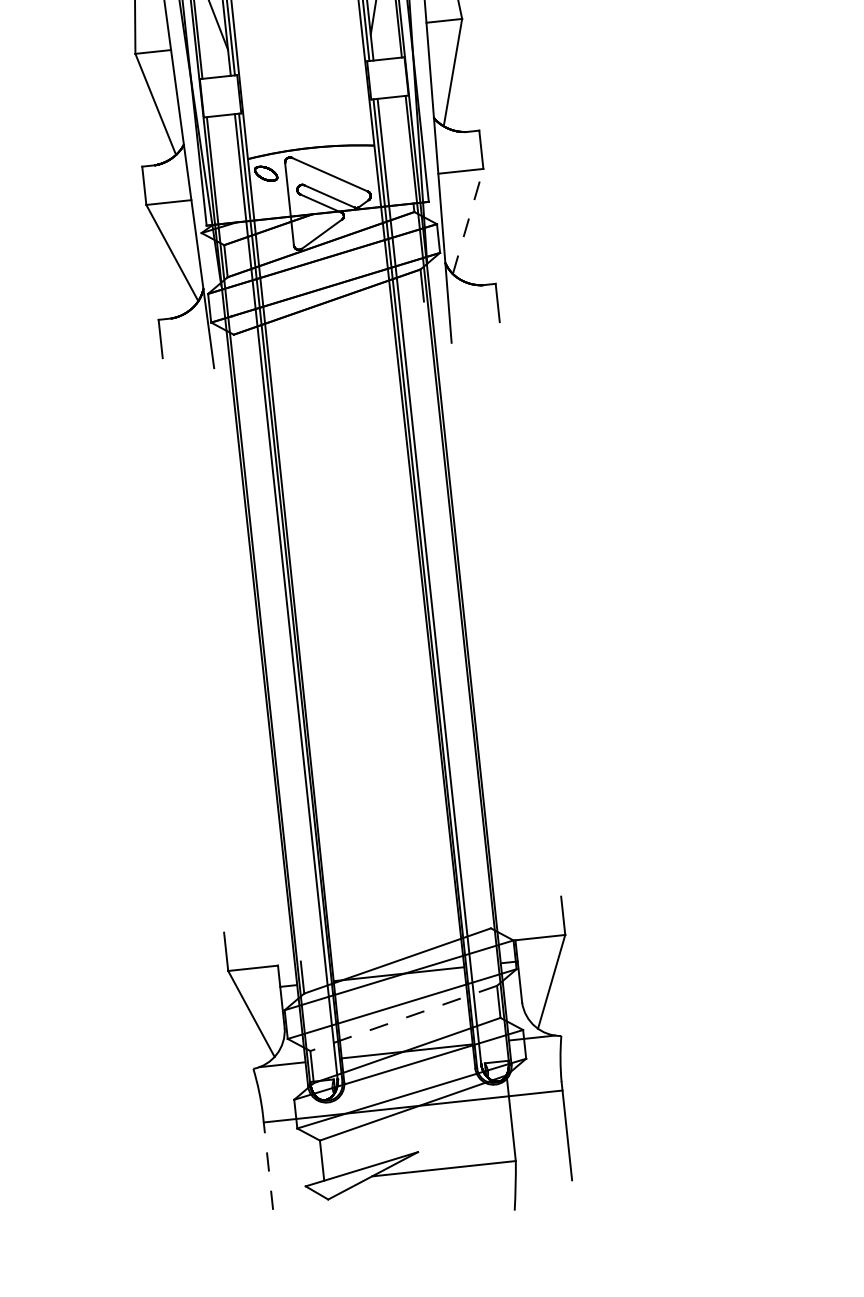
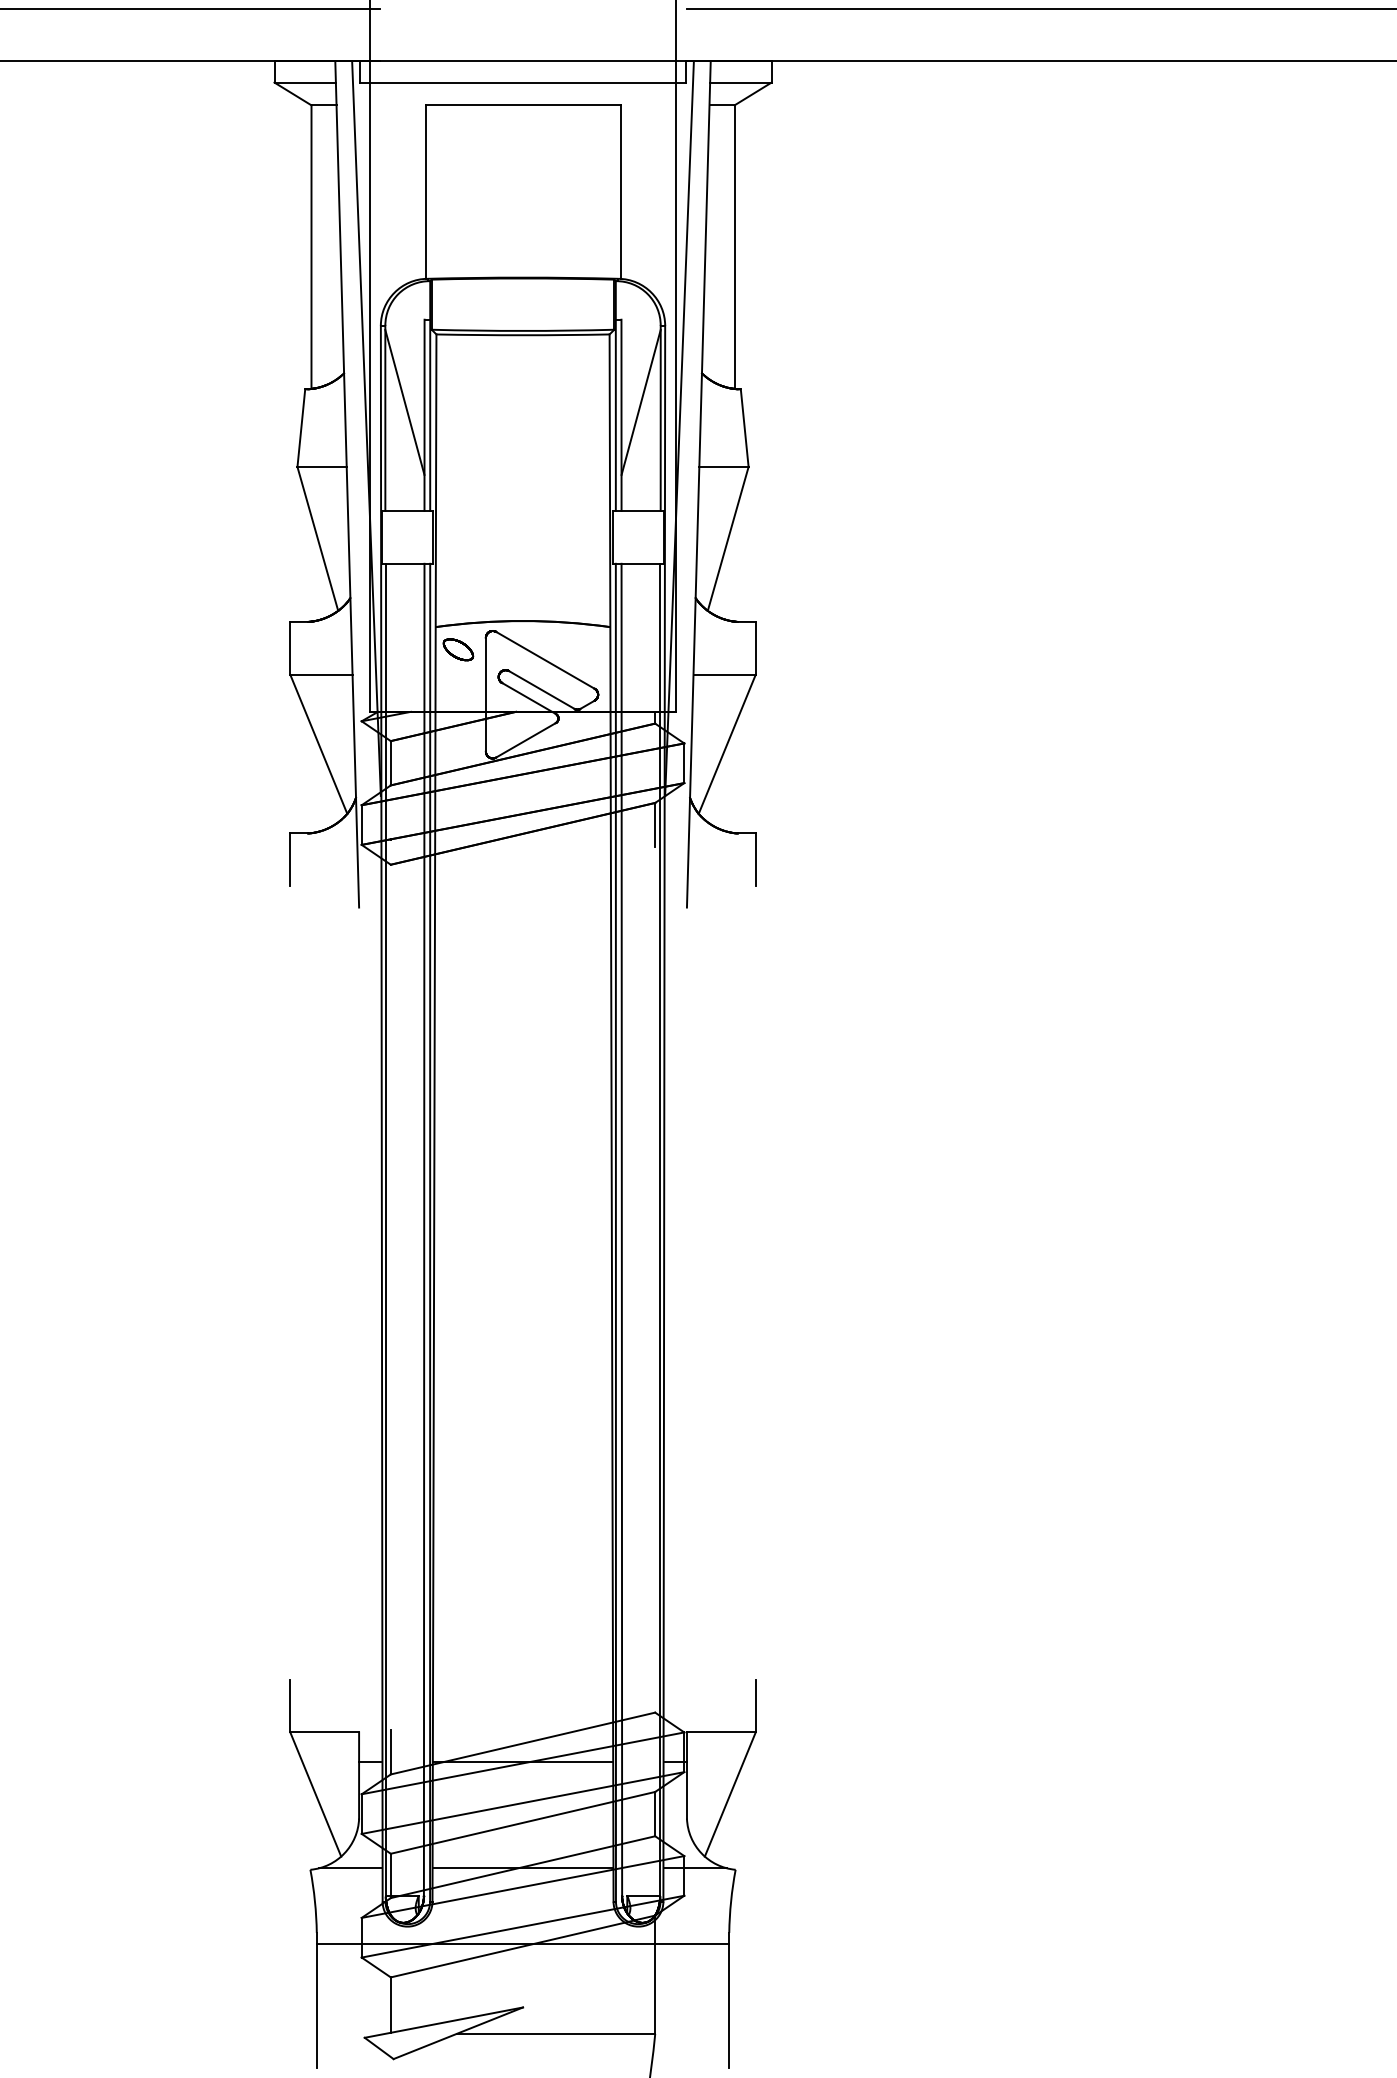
line: (468, 220) -> (727, 743), dashed -> solid
line: (404, 1018) -> (523, 1822), dashed -> solid
line: (267, 1163) -> (316, 2000), dashed -> solid

